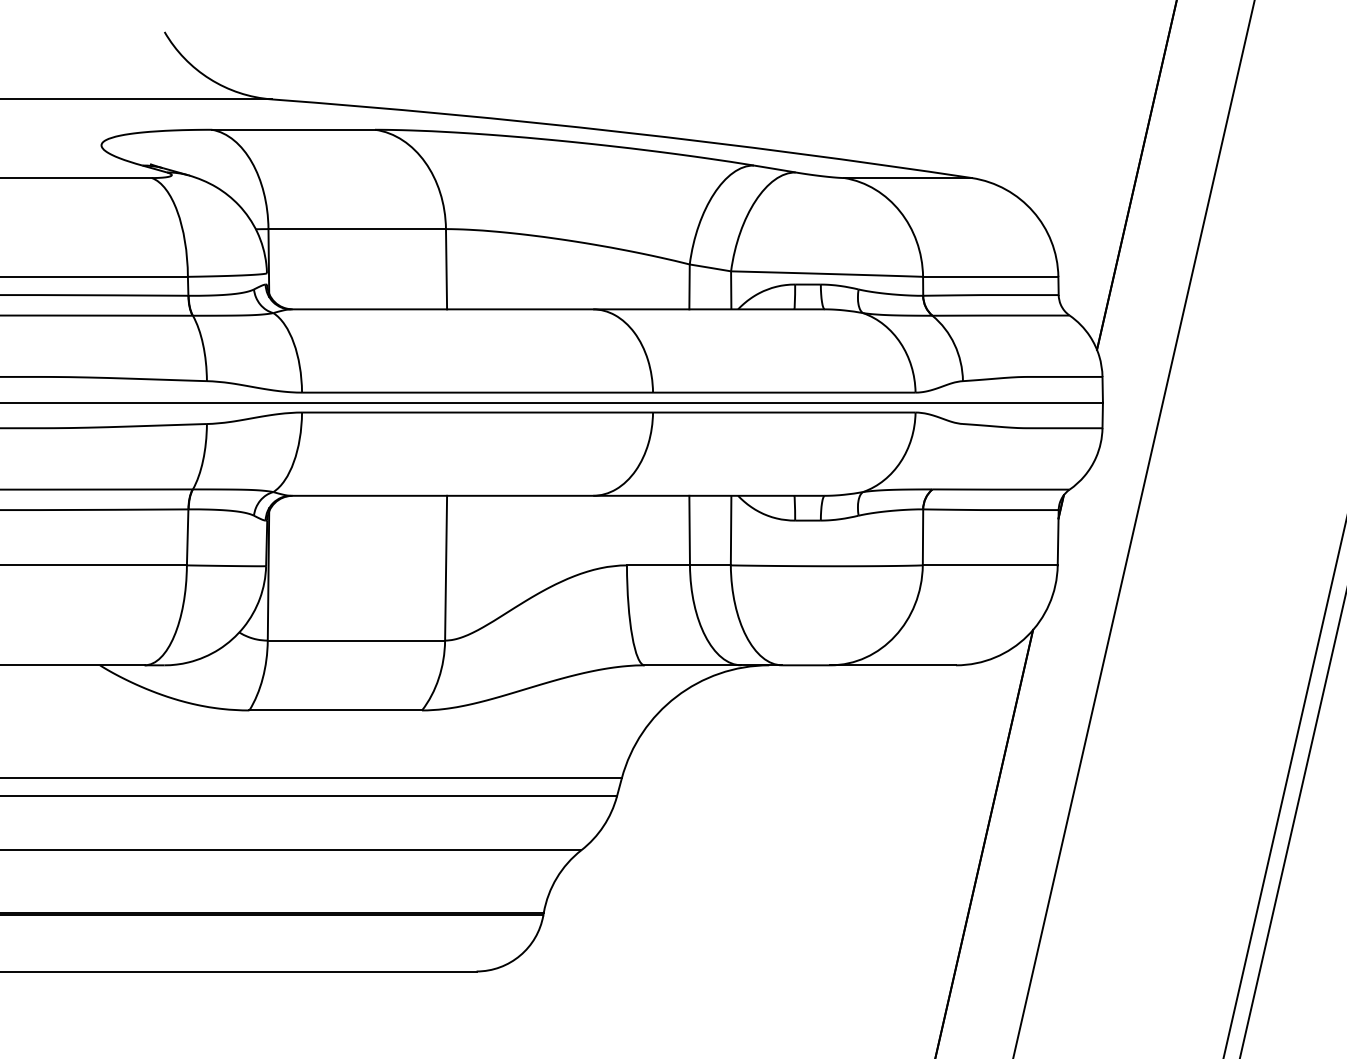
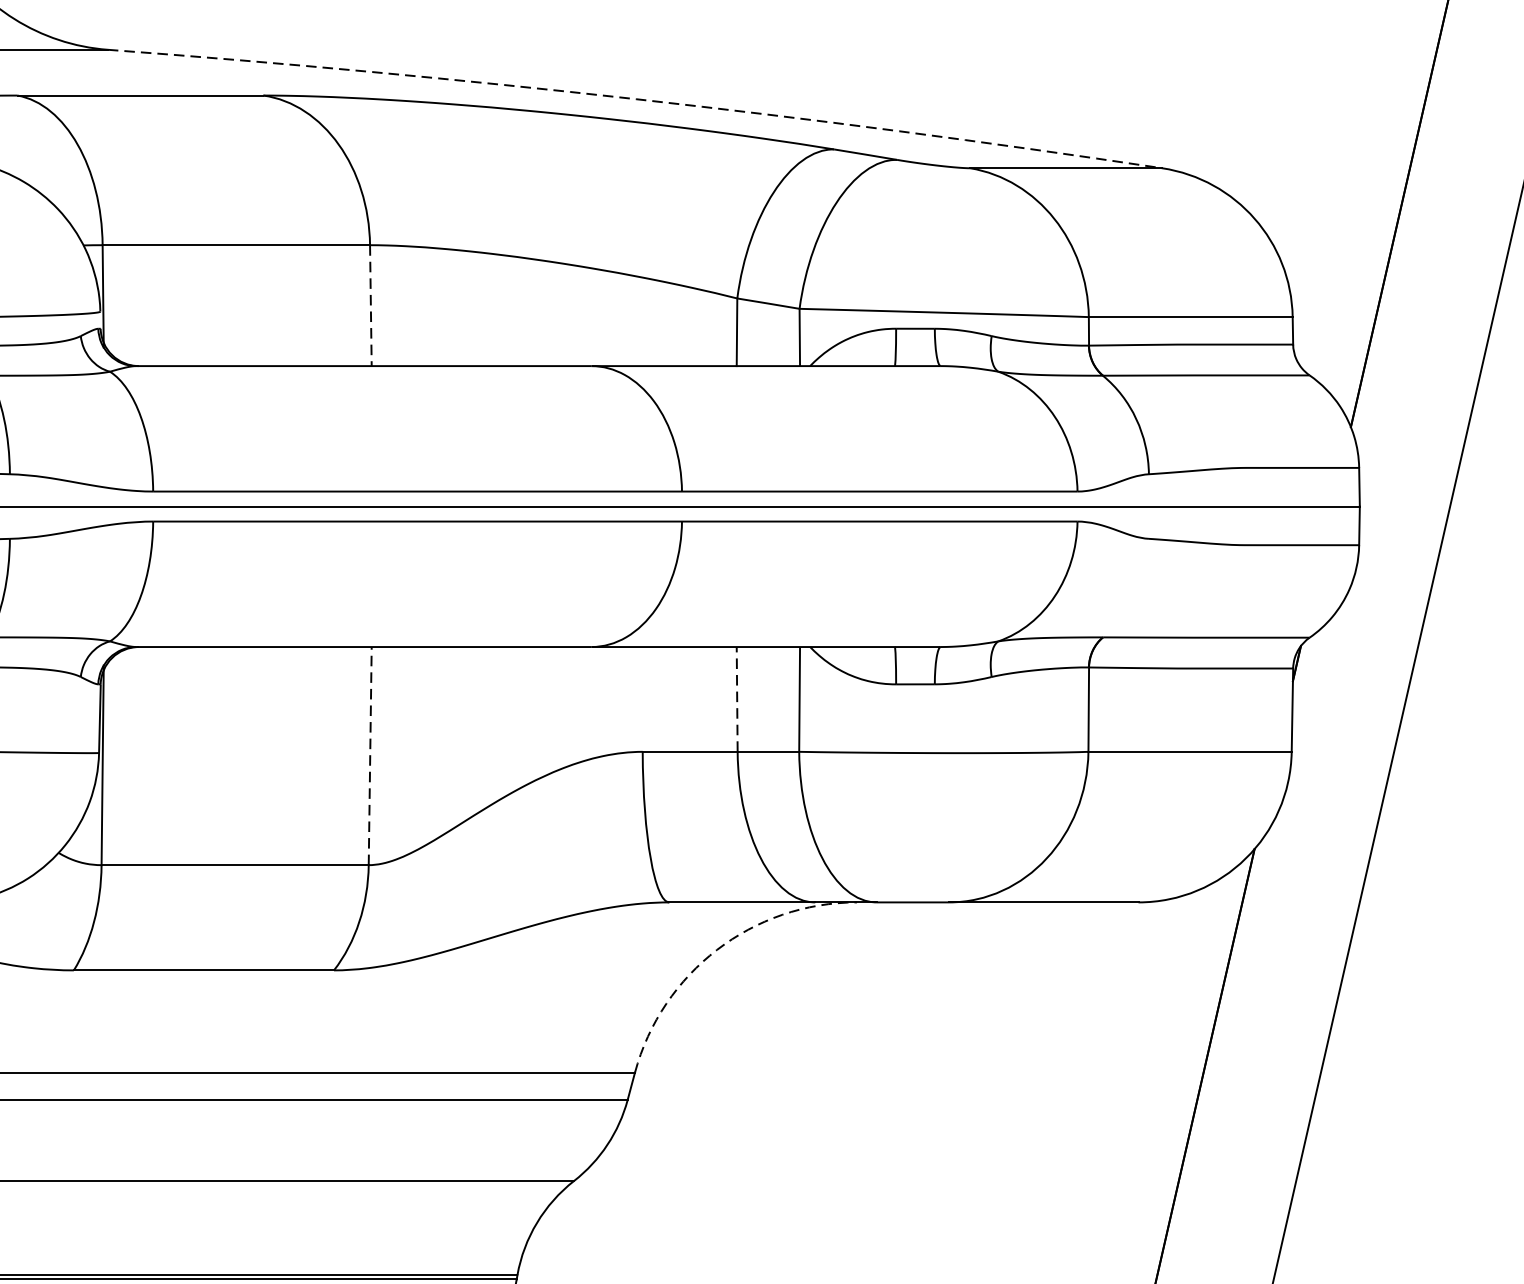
arc: (622, 132) -> (635, 99), solid -> dashed
line: (446, 269) -> (370, 306), solid -> dashed
line: (689, 530) -> (736, 699), solid -> dashed
line: (446, 567) -> (370, 755), solid -> dashed
arc: (676, 696) -> (717, 949), solid -> dashed

